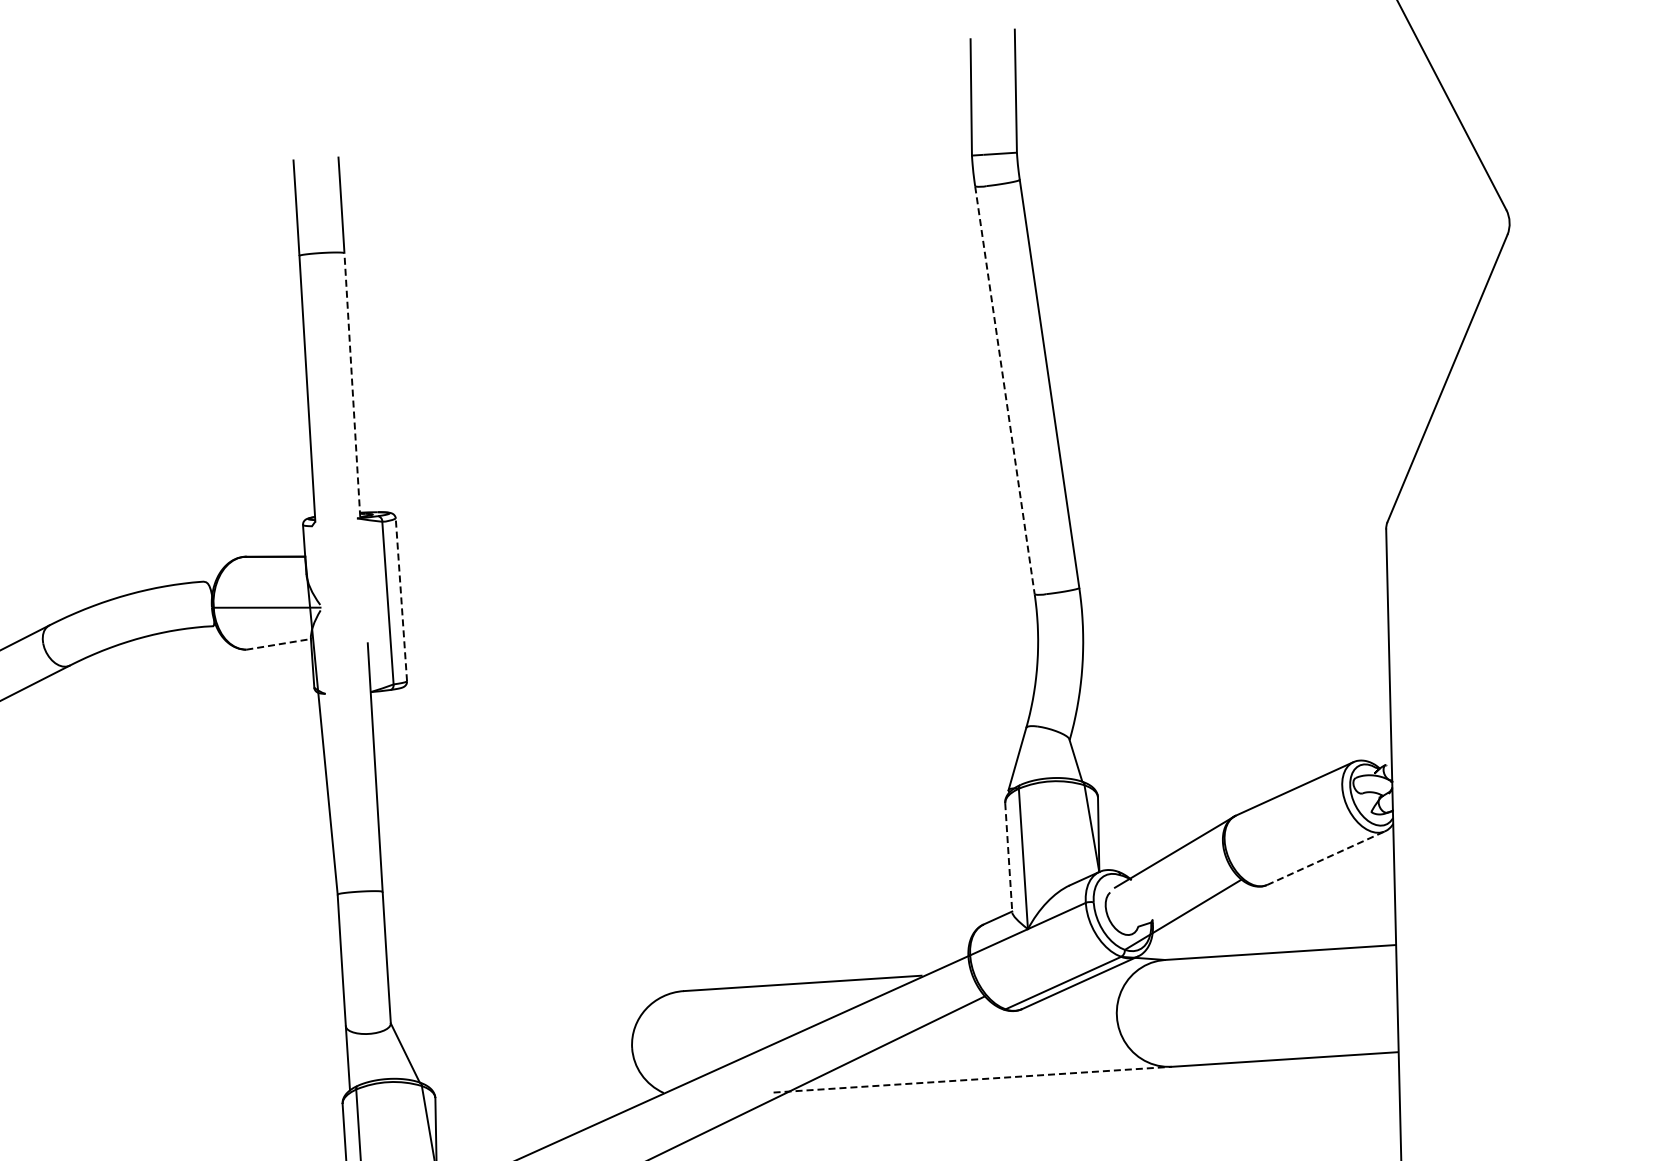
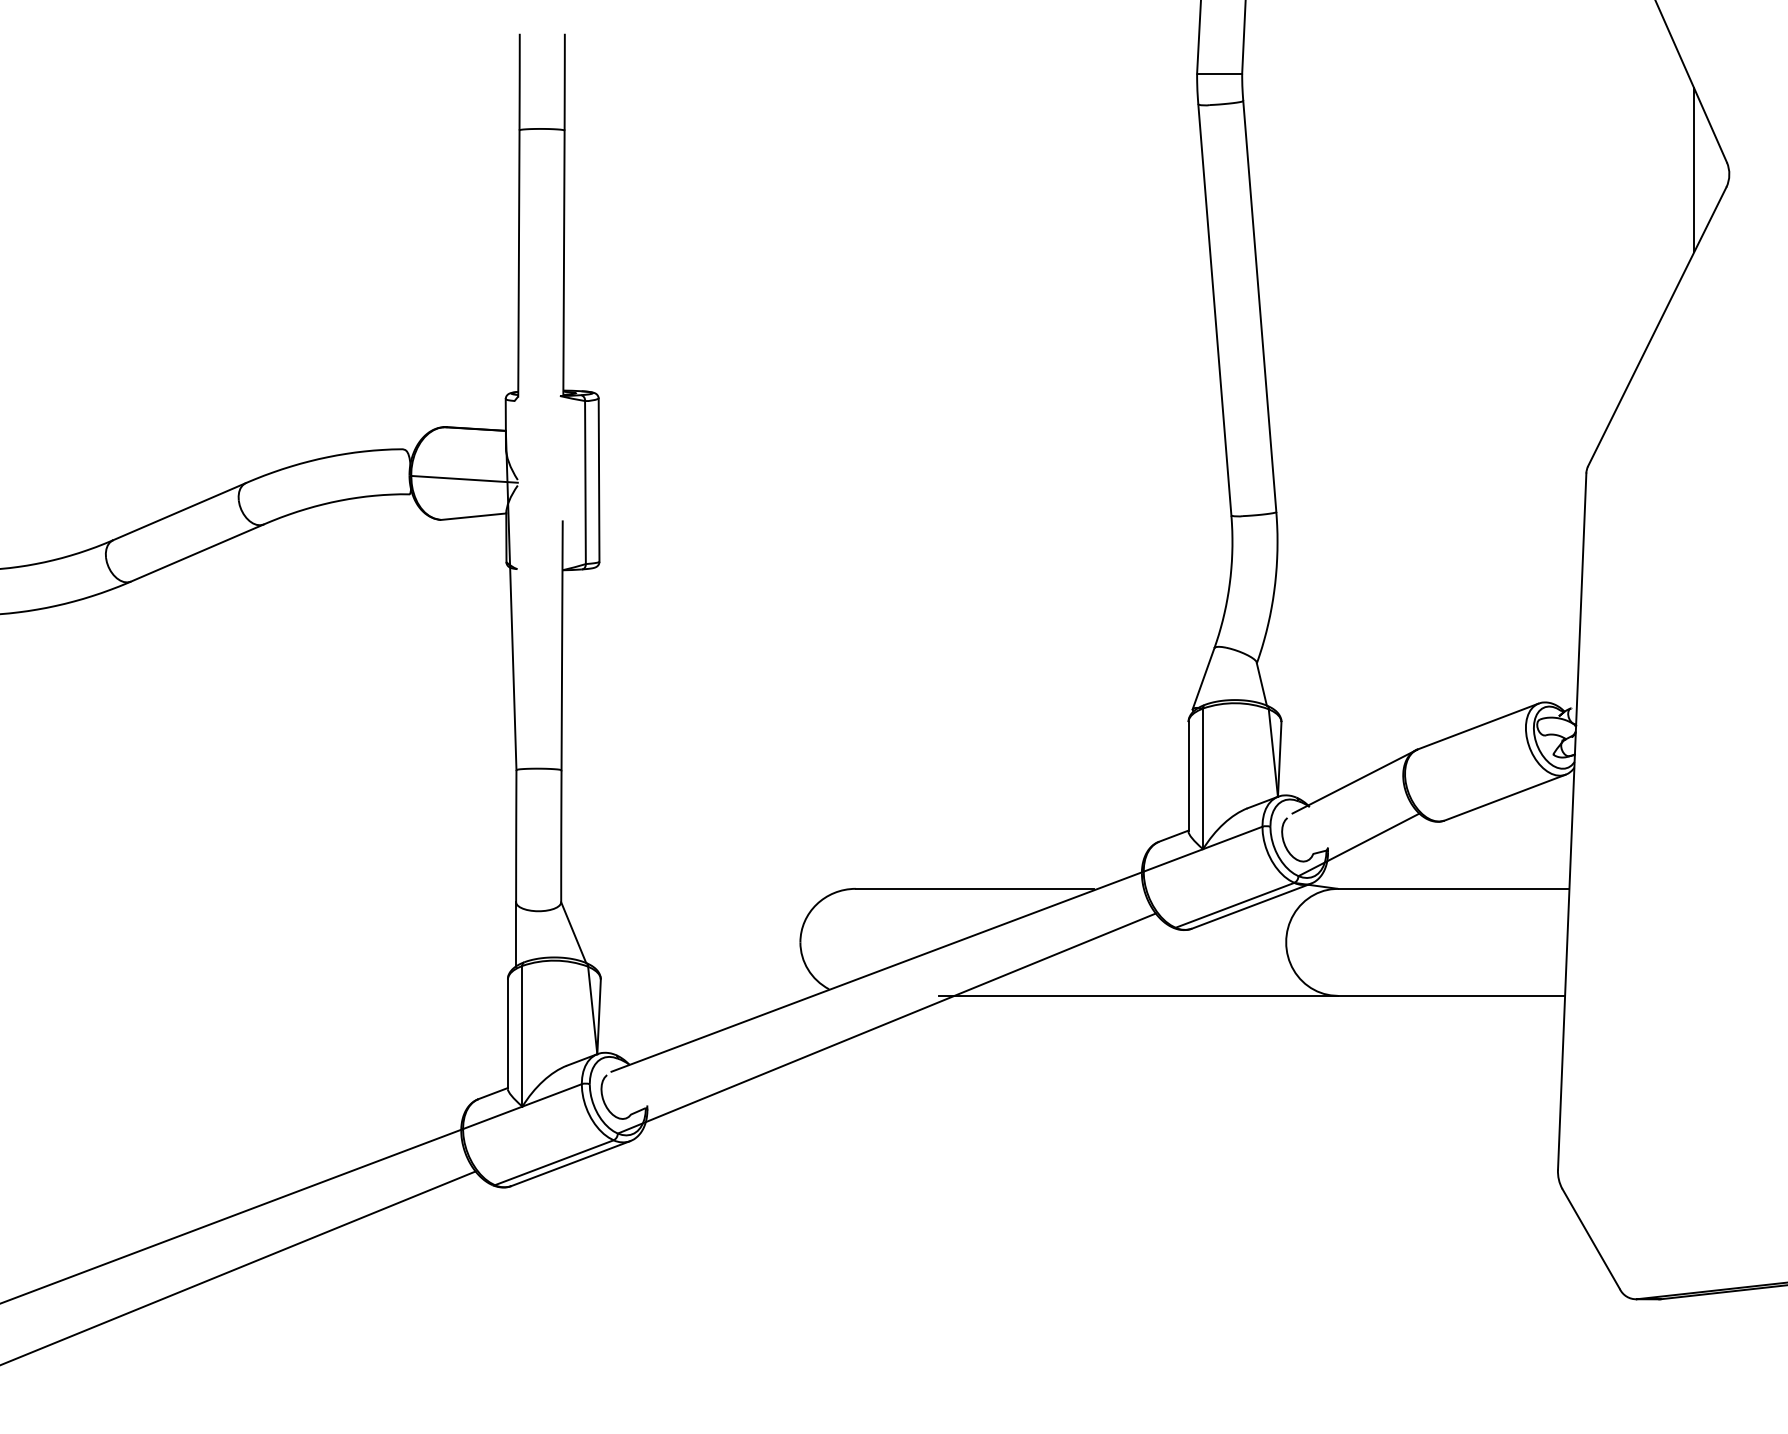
line: (1474, 220) -> (1694, 170), added
line: (351, 384) -> (563, 262), dashed -> solid
line: (1004, 390) -> (1214, 310), dashed -> solid
line: (401, 600) -> (599, 480), dashed -> solid
line: (278, 644) -> (473, 516), dashed -> solid
line: (1008, 857) -> (1188, 776), dashed -> solid
line: (1326, 858) -> (1505, 797), dashed -> solid
line: (972, 1079) -> (1138, 995), dashed -> solid

